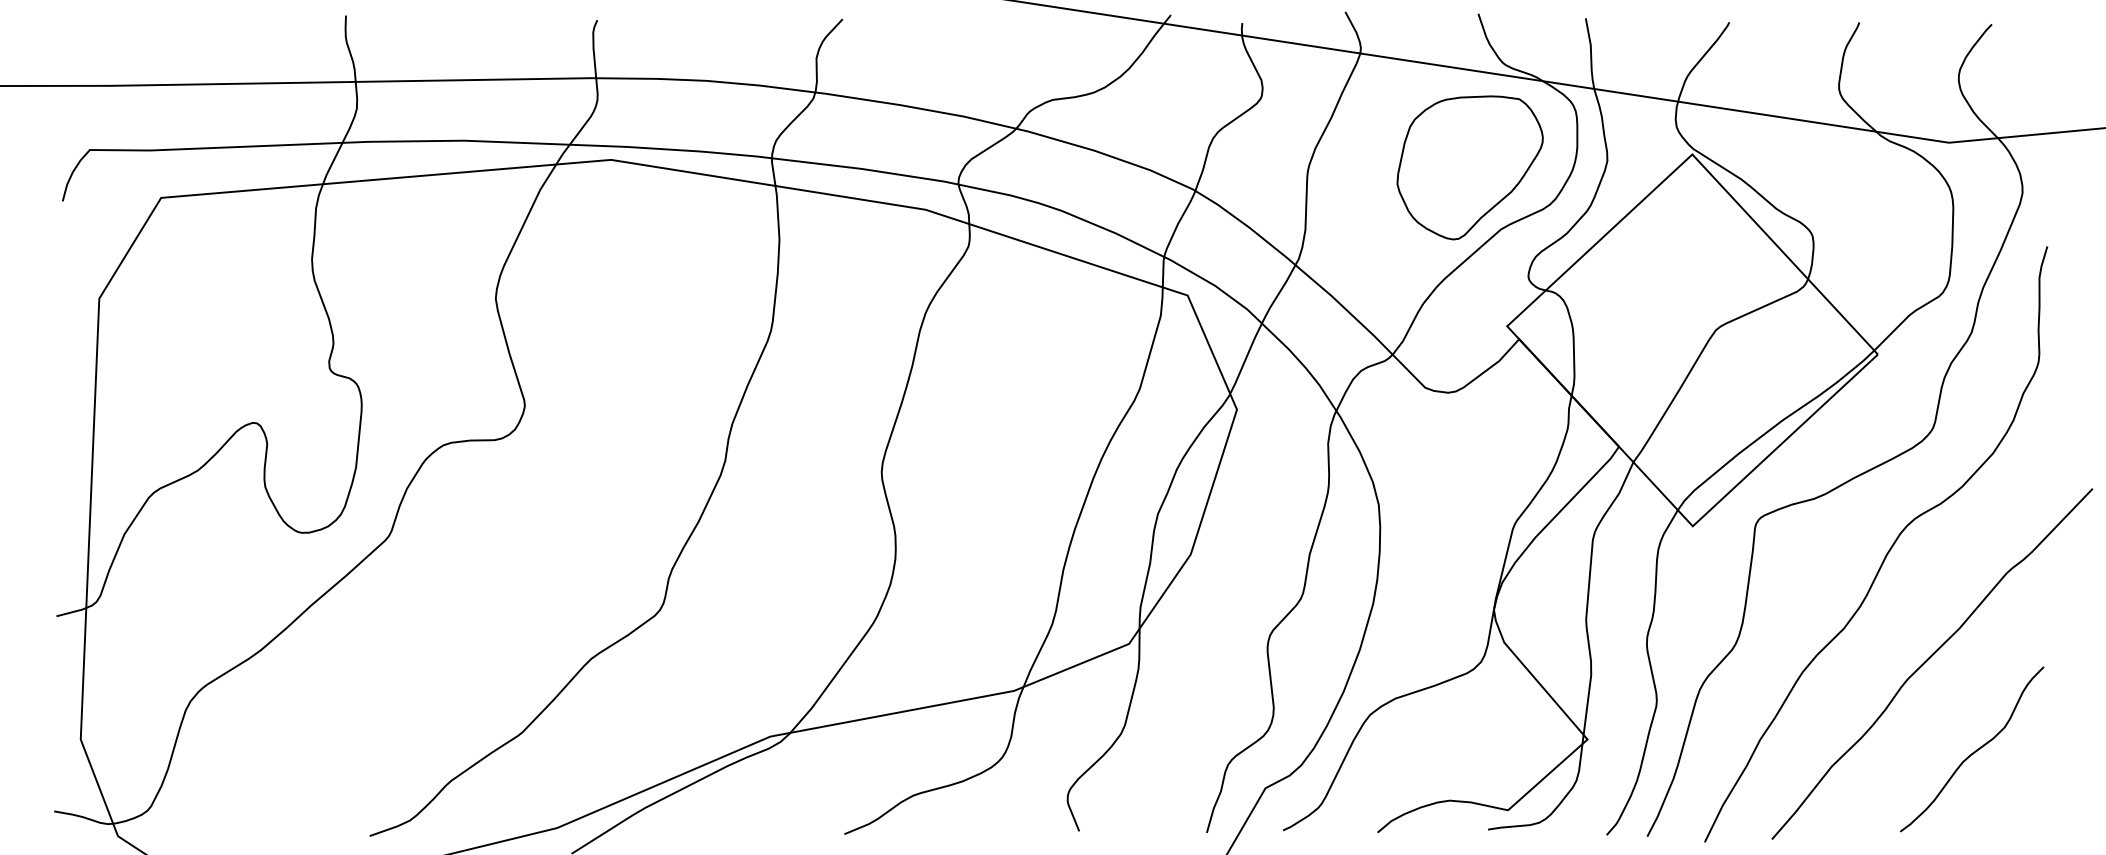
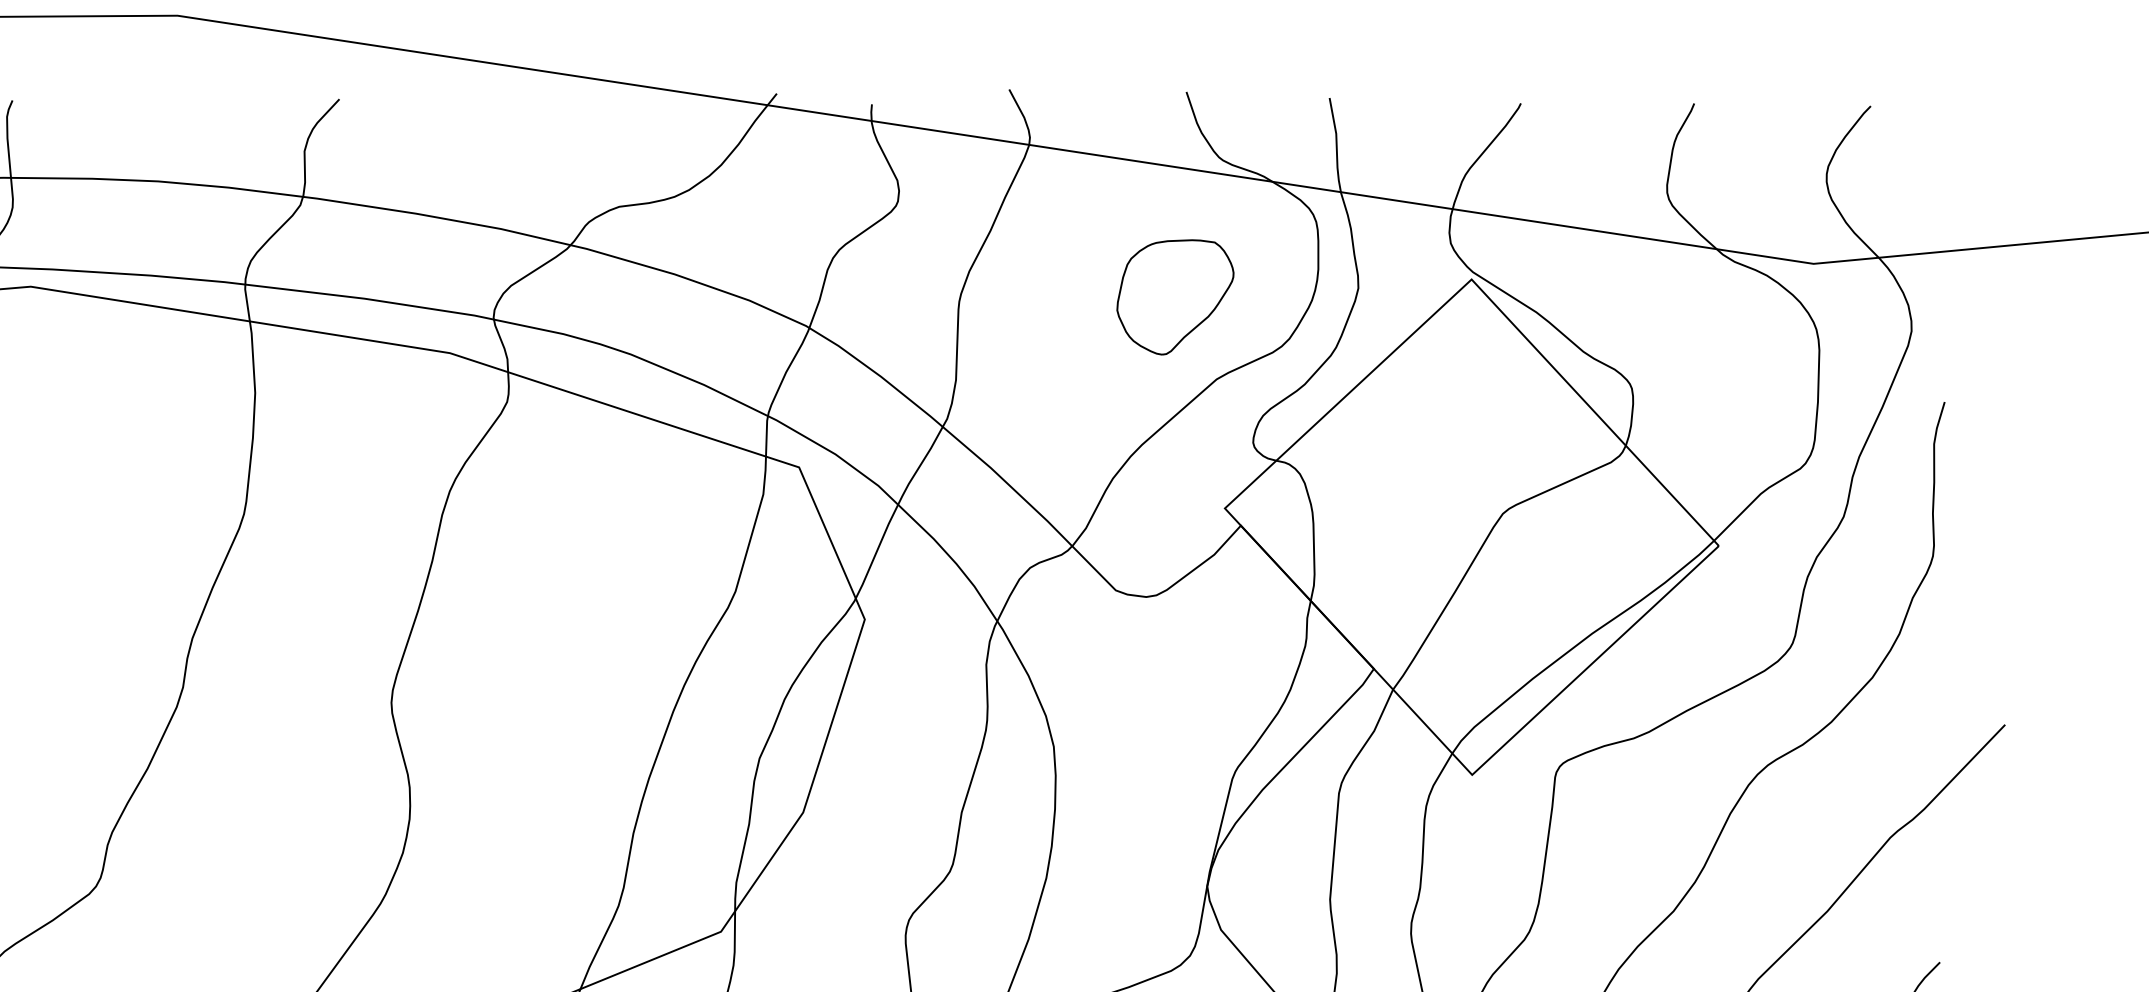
part: (1469, 167) -> (1174, 296), size x0.6

